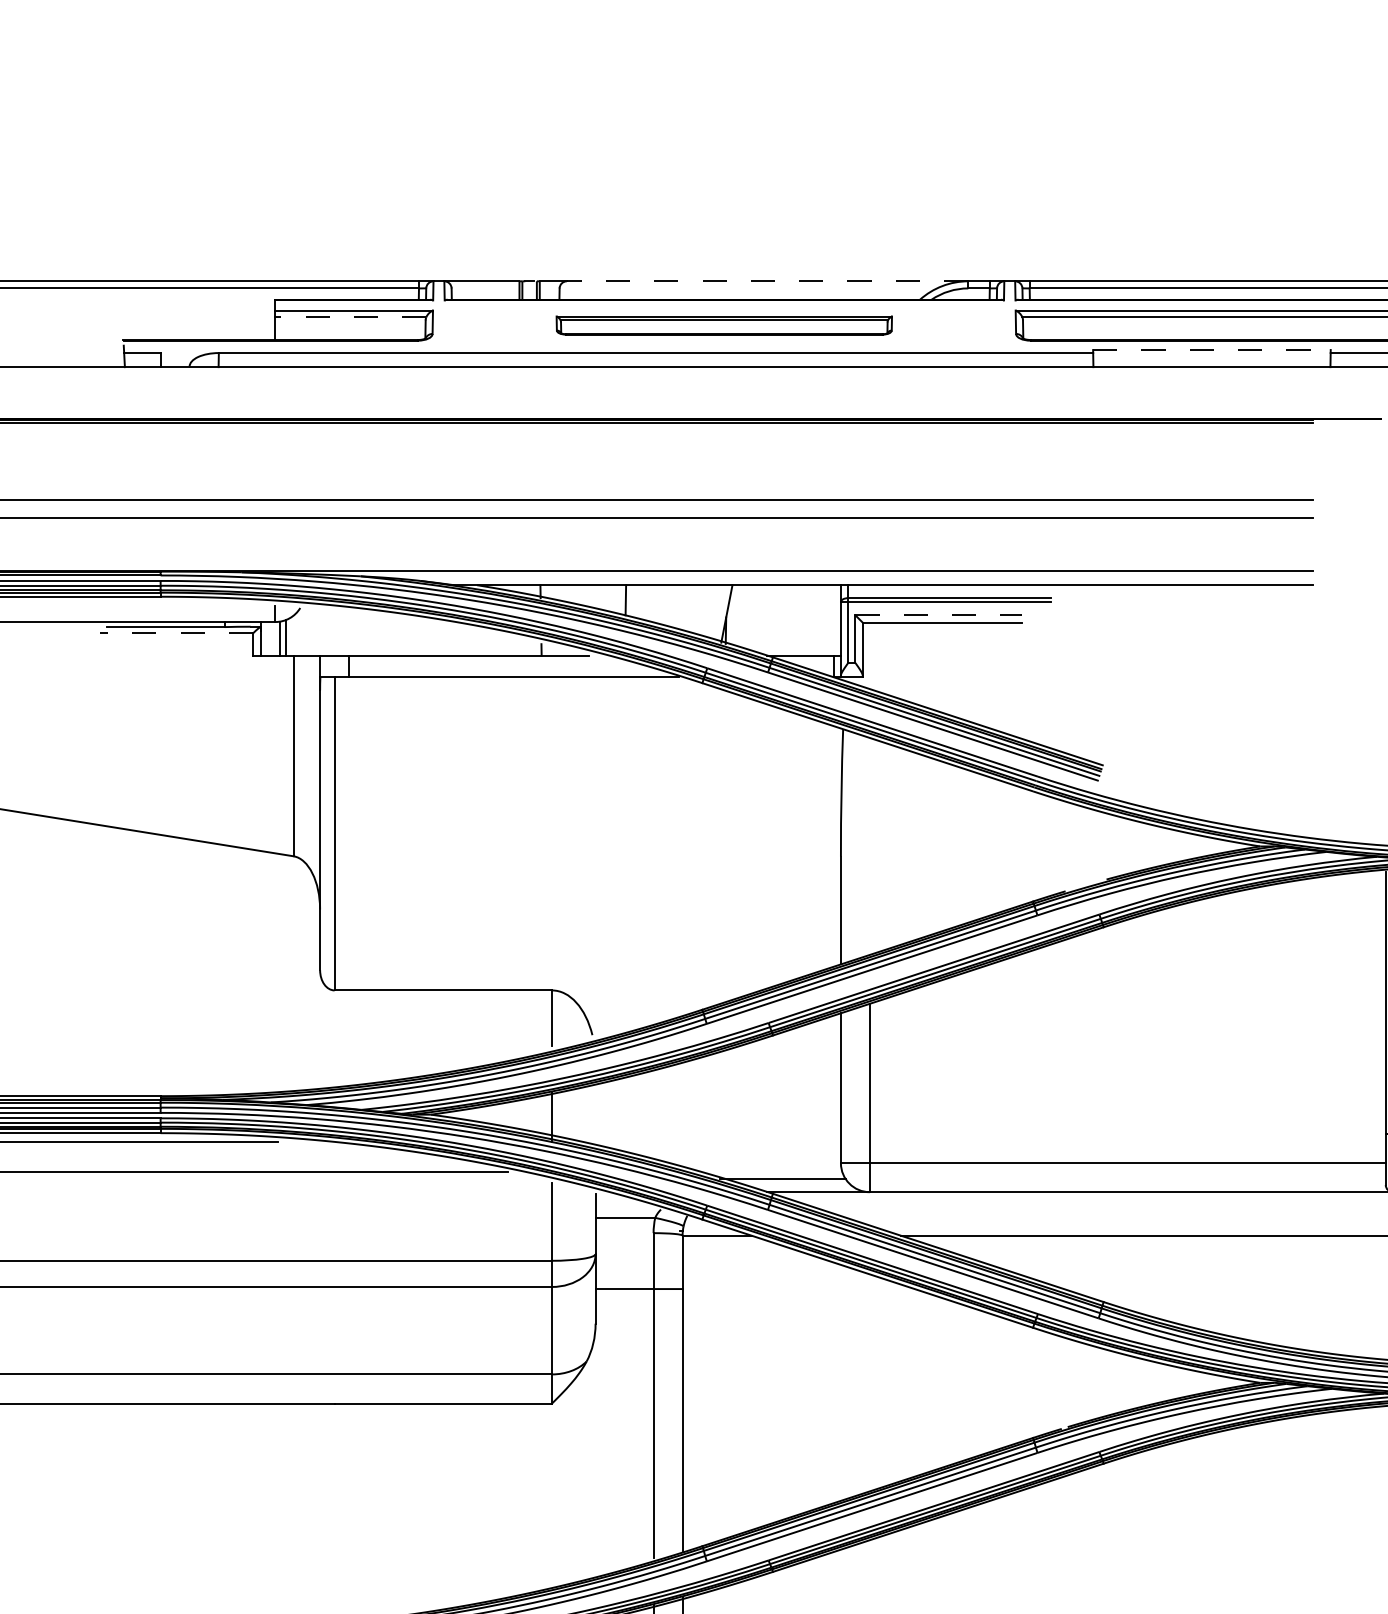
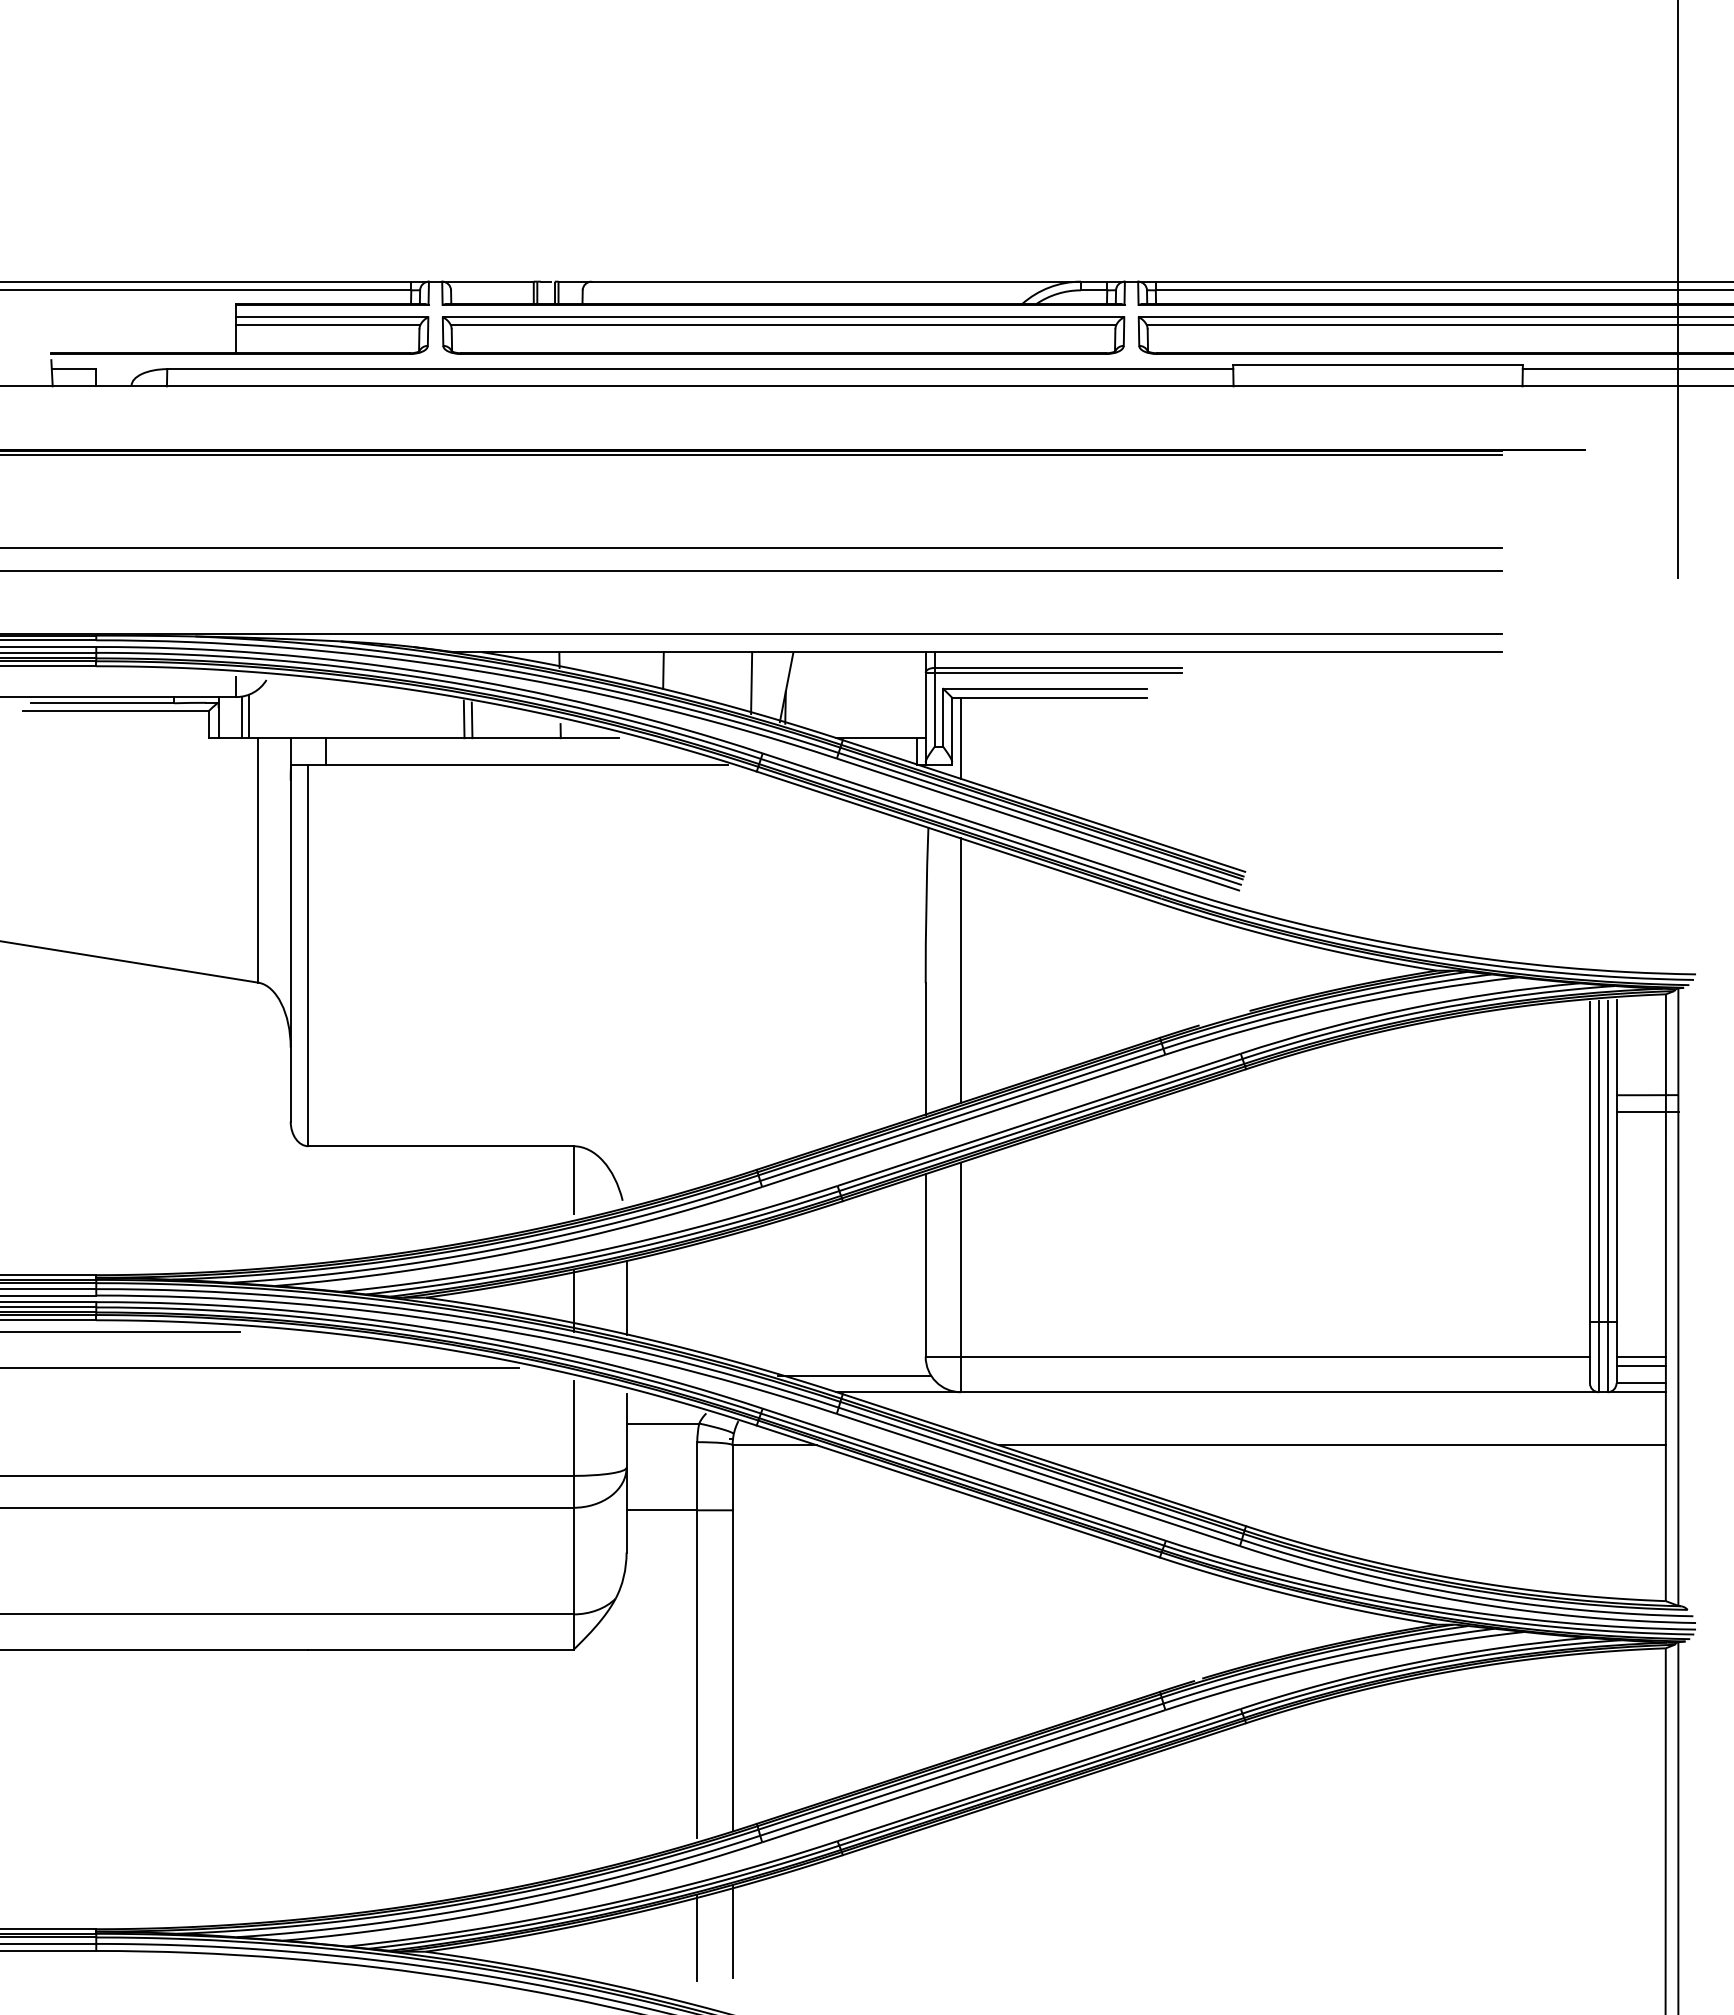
line: (767, 281) -> (836, 281), dashed -> solid
line: (351, 317) -> (328, 325), dashed -> solid
part: (724, 325) -> (783, 335), size x1.67
line: (1212, 350) -> (1378, 365), dashed -> solid
line: (698, 610) -> (751, 683), added
line: (939, 614) -> (1045, 688), dashed -> solid
line: (176, 633) -> (115, 710), dashed -> solid
line: (461, 640) -> (463, 719), added
line: (468, 641) -> (471, 720), added
line: (870, 655) -> (961, 737), added
line: (870, 846) -> (961, 970), added
line: (595, 1114) -> (626, 1297), added

